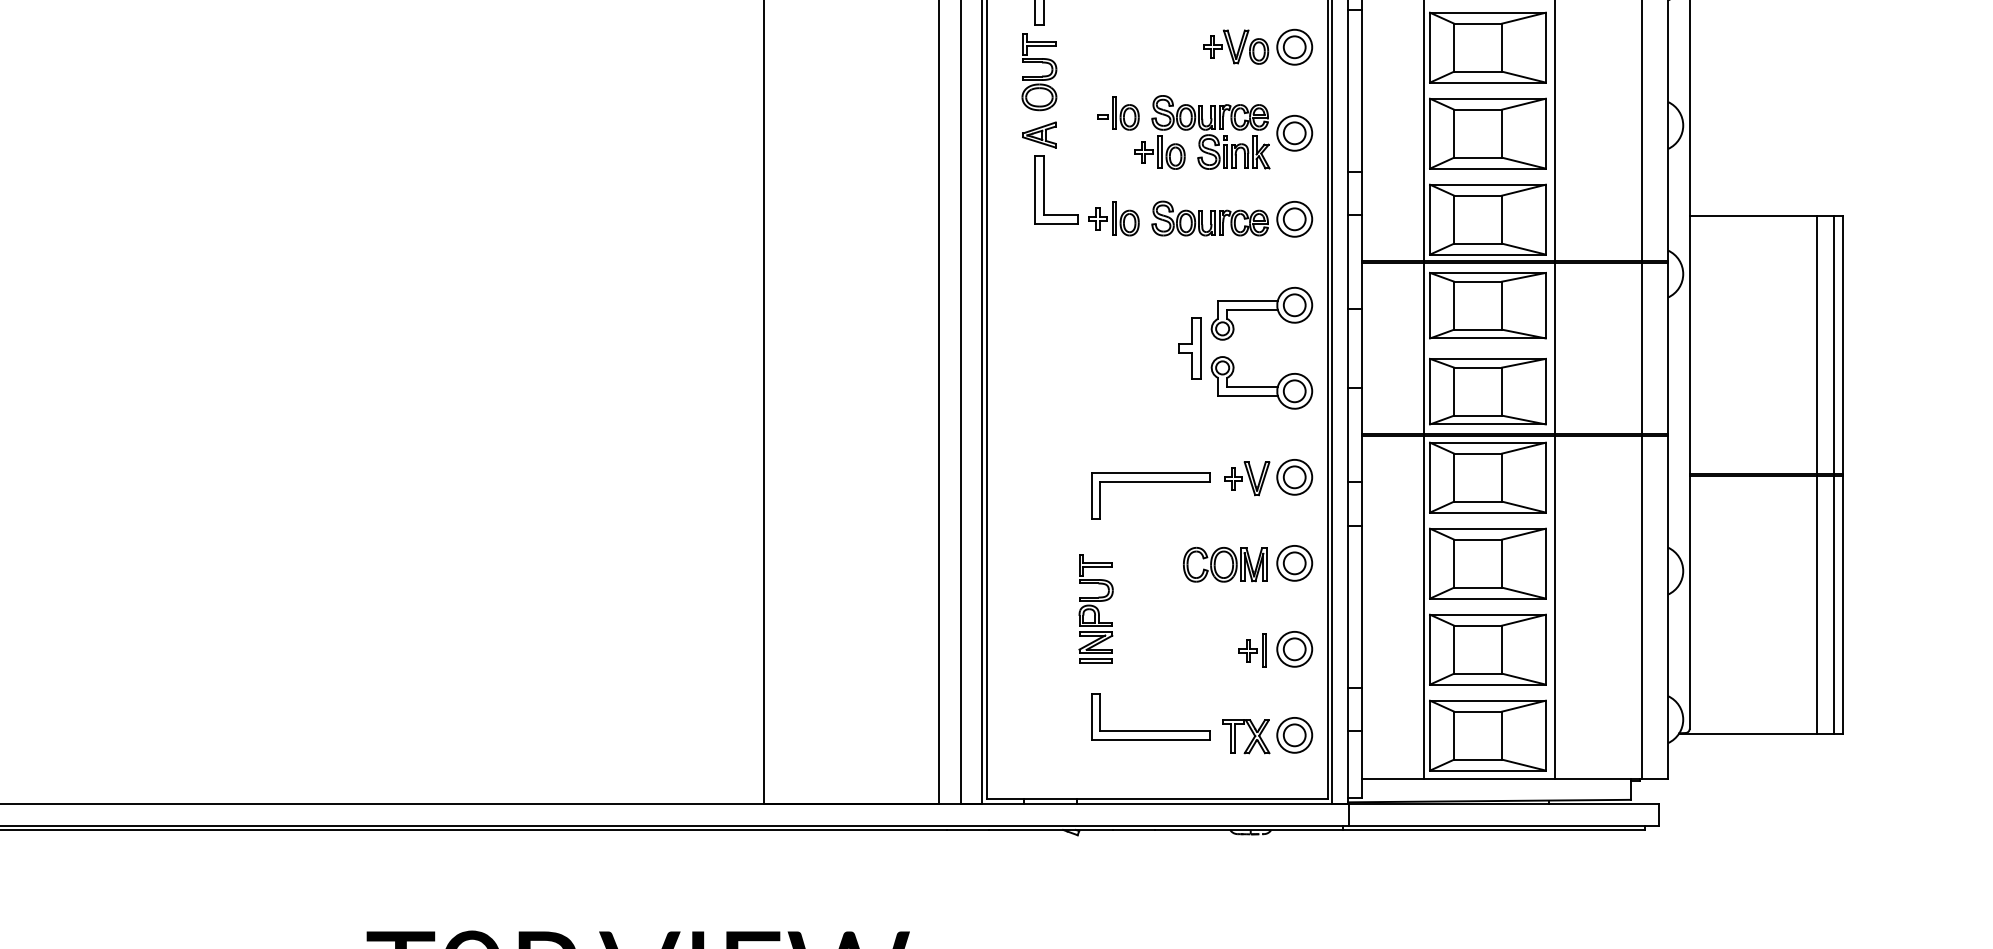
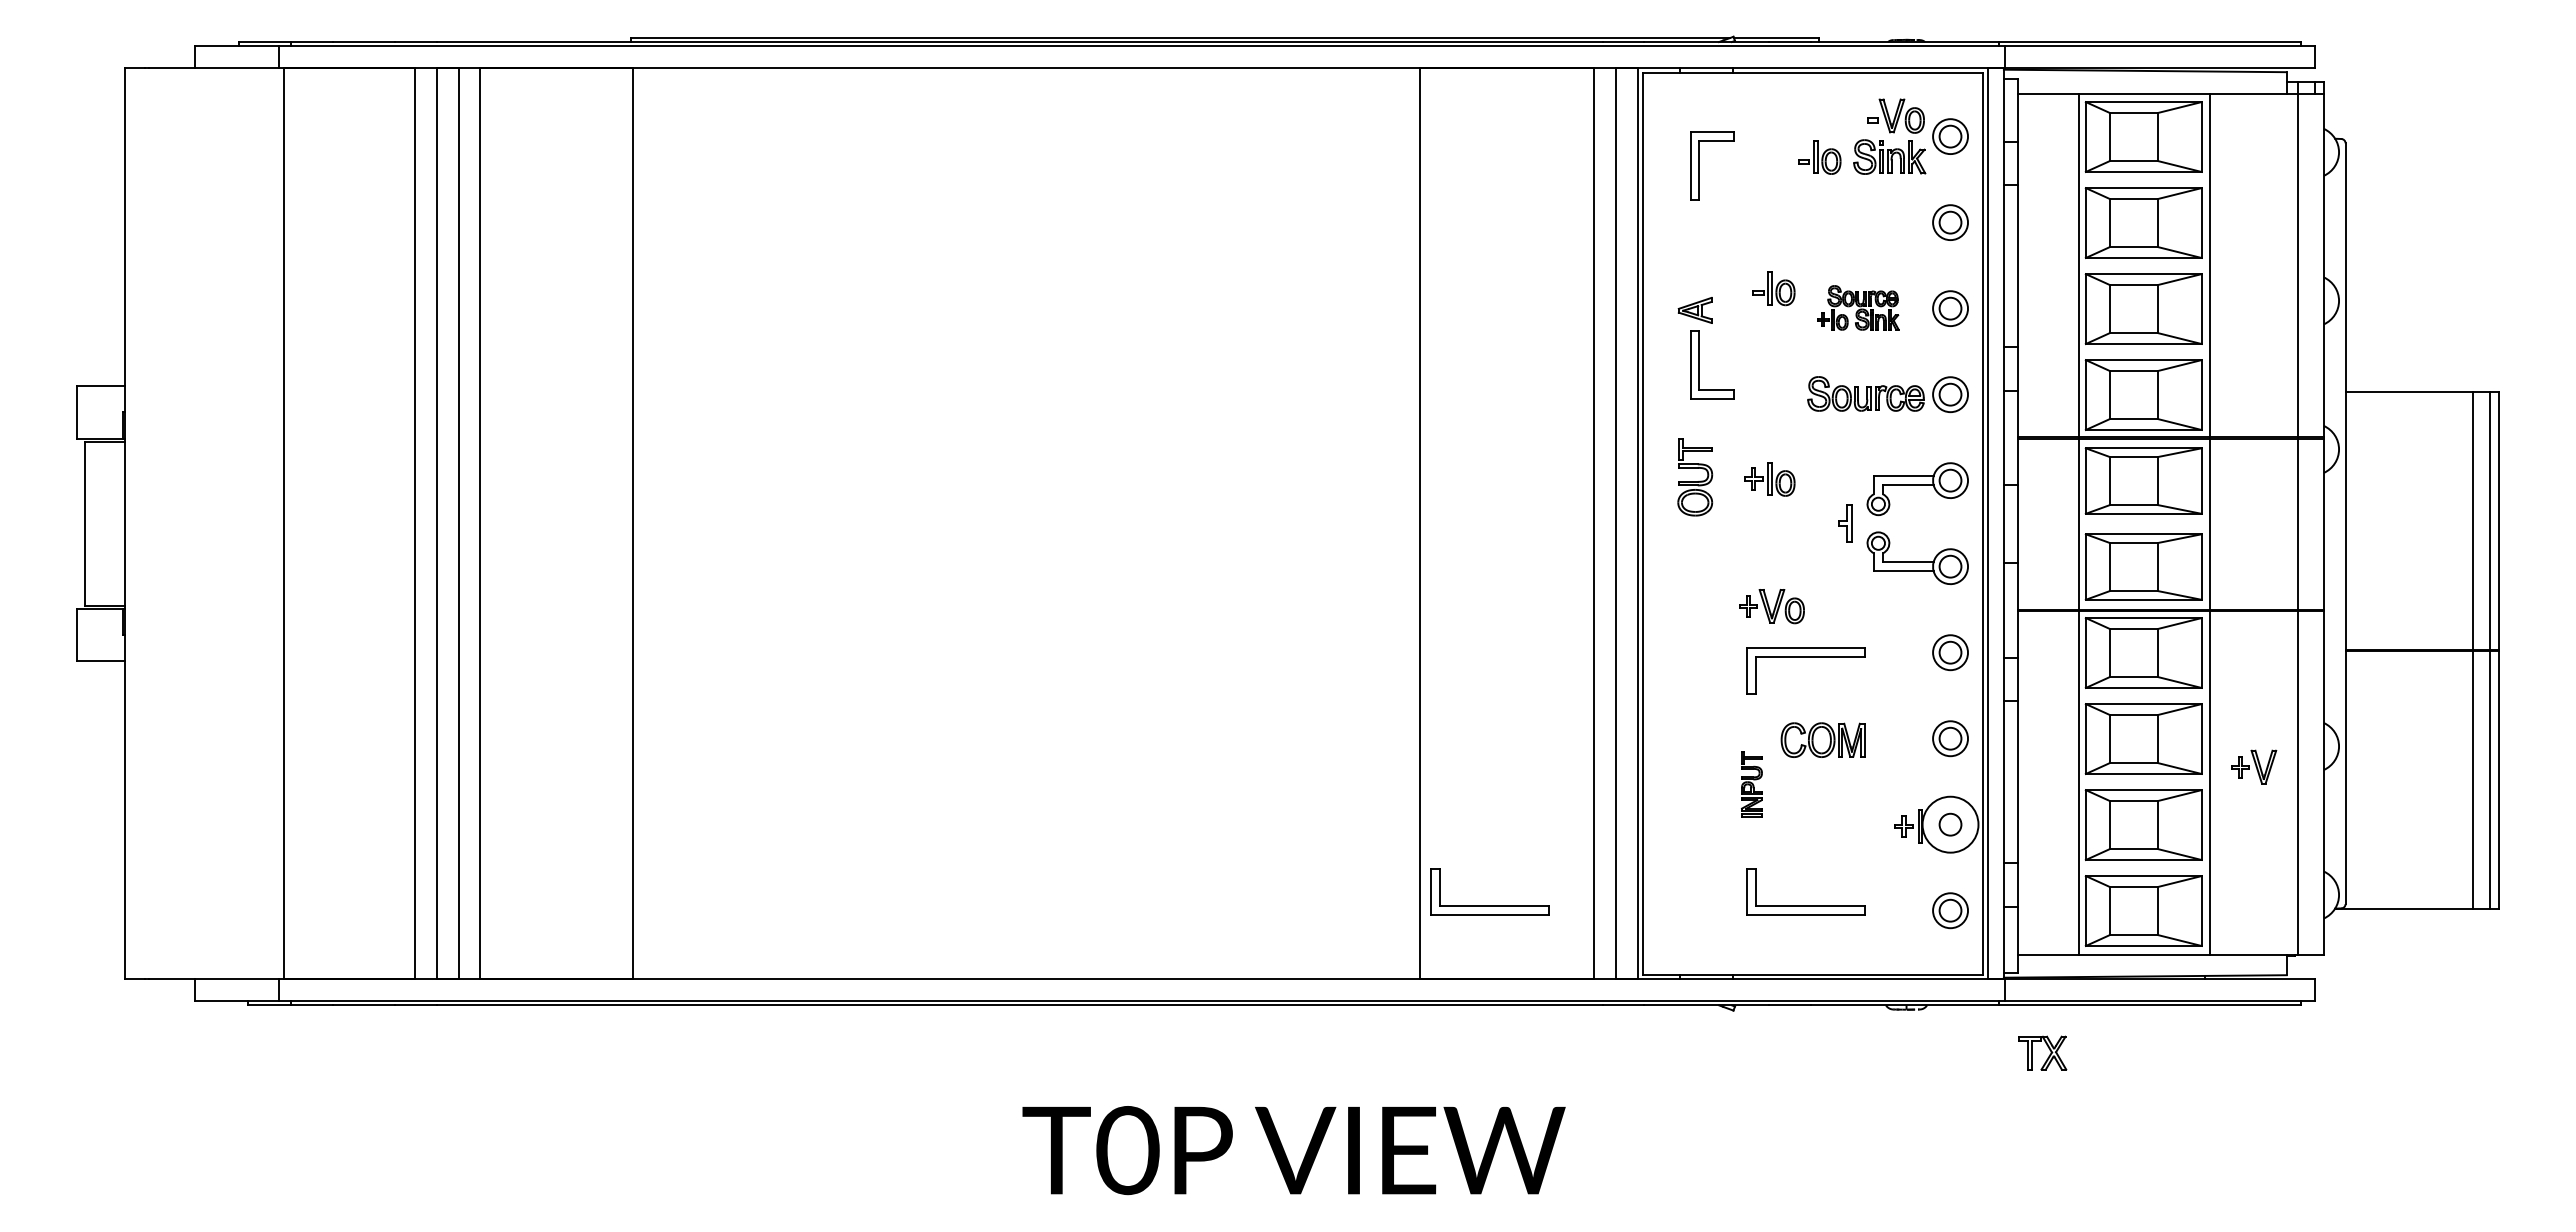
part: (1235, 47) -> (1771, 606), moved
part: (1039, 72) -> (1695, 477), moved
part: (1202, 132) -> (1858, 307), size x0.6
part: (1113, 219) -> (1769, 479), moved
part: (1189, 348) -> (1845, 523), size x0.6
part: (1247, 478) -> (2254, 766), moved
part: (1224, 564) -> (1822, 739), moved
part: (1095, 608) -> (1751, 783), size x0.6
circle: (1294, 649) -> (1950, 824), size x1.6
part: (833, 730) -> (1489, 905), added
part: (1250, 741) -> (2047, 1057), moved

